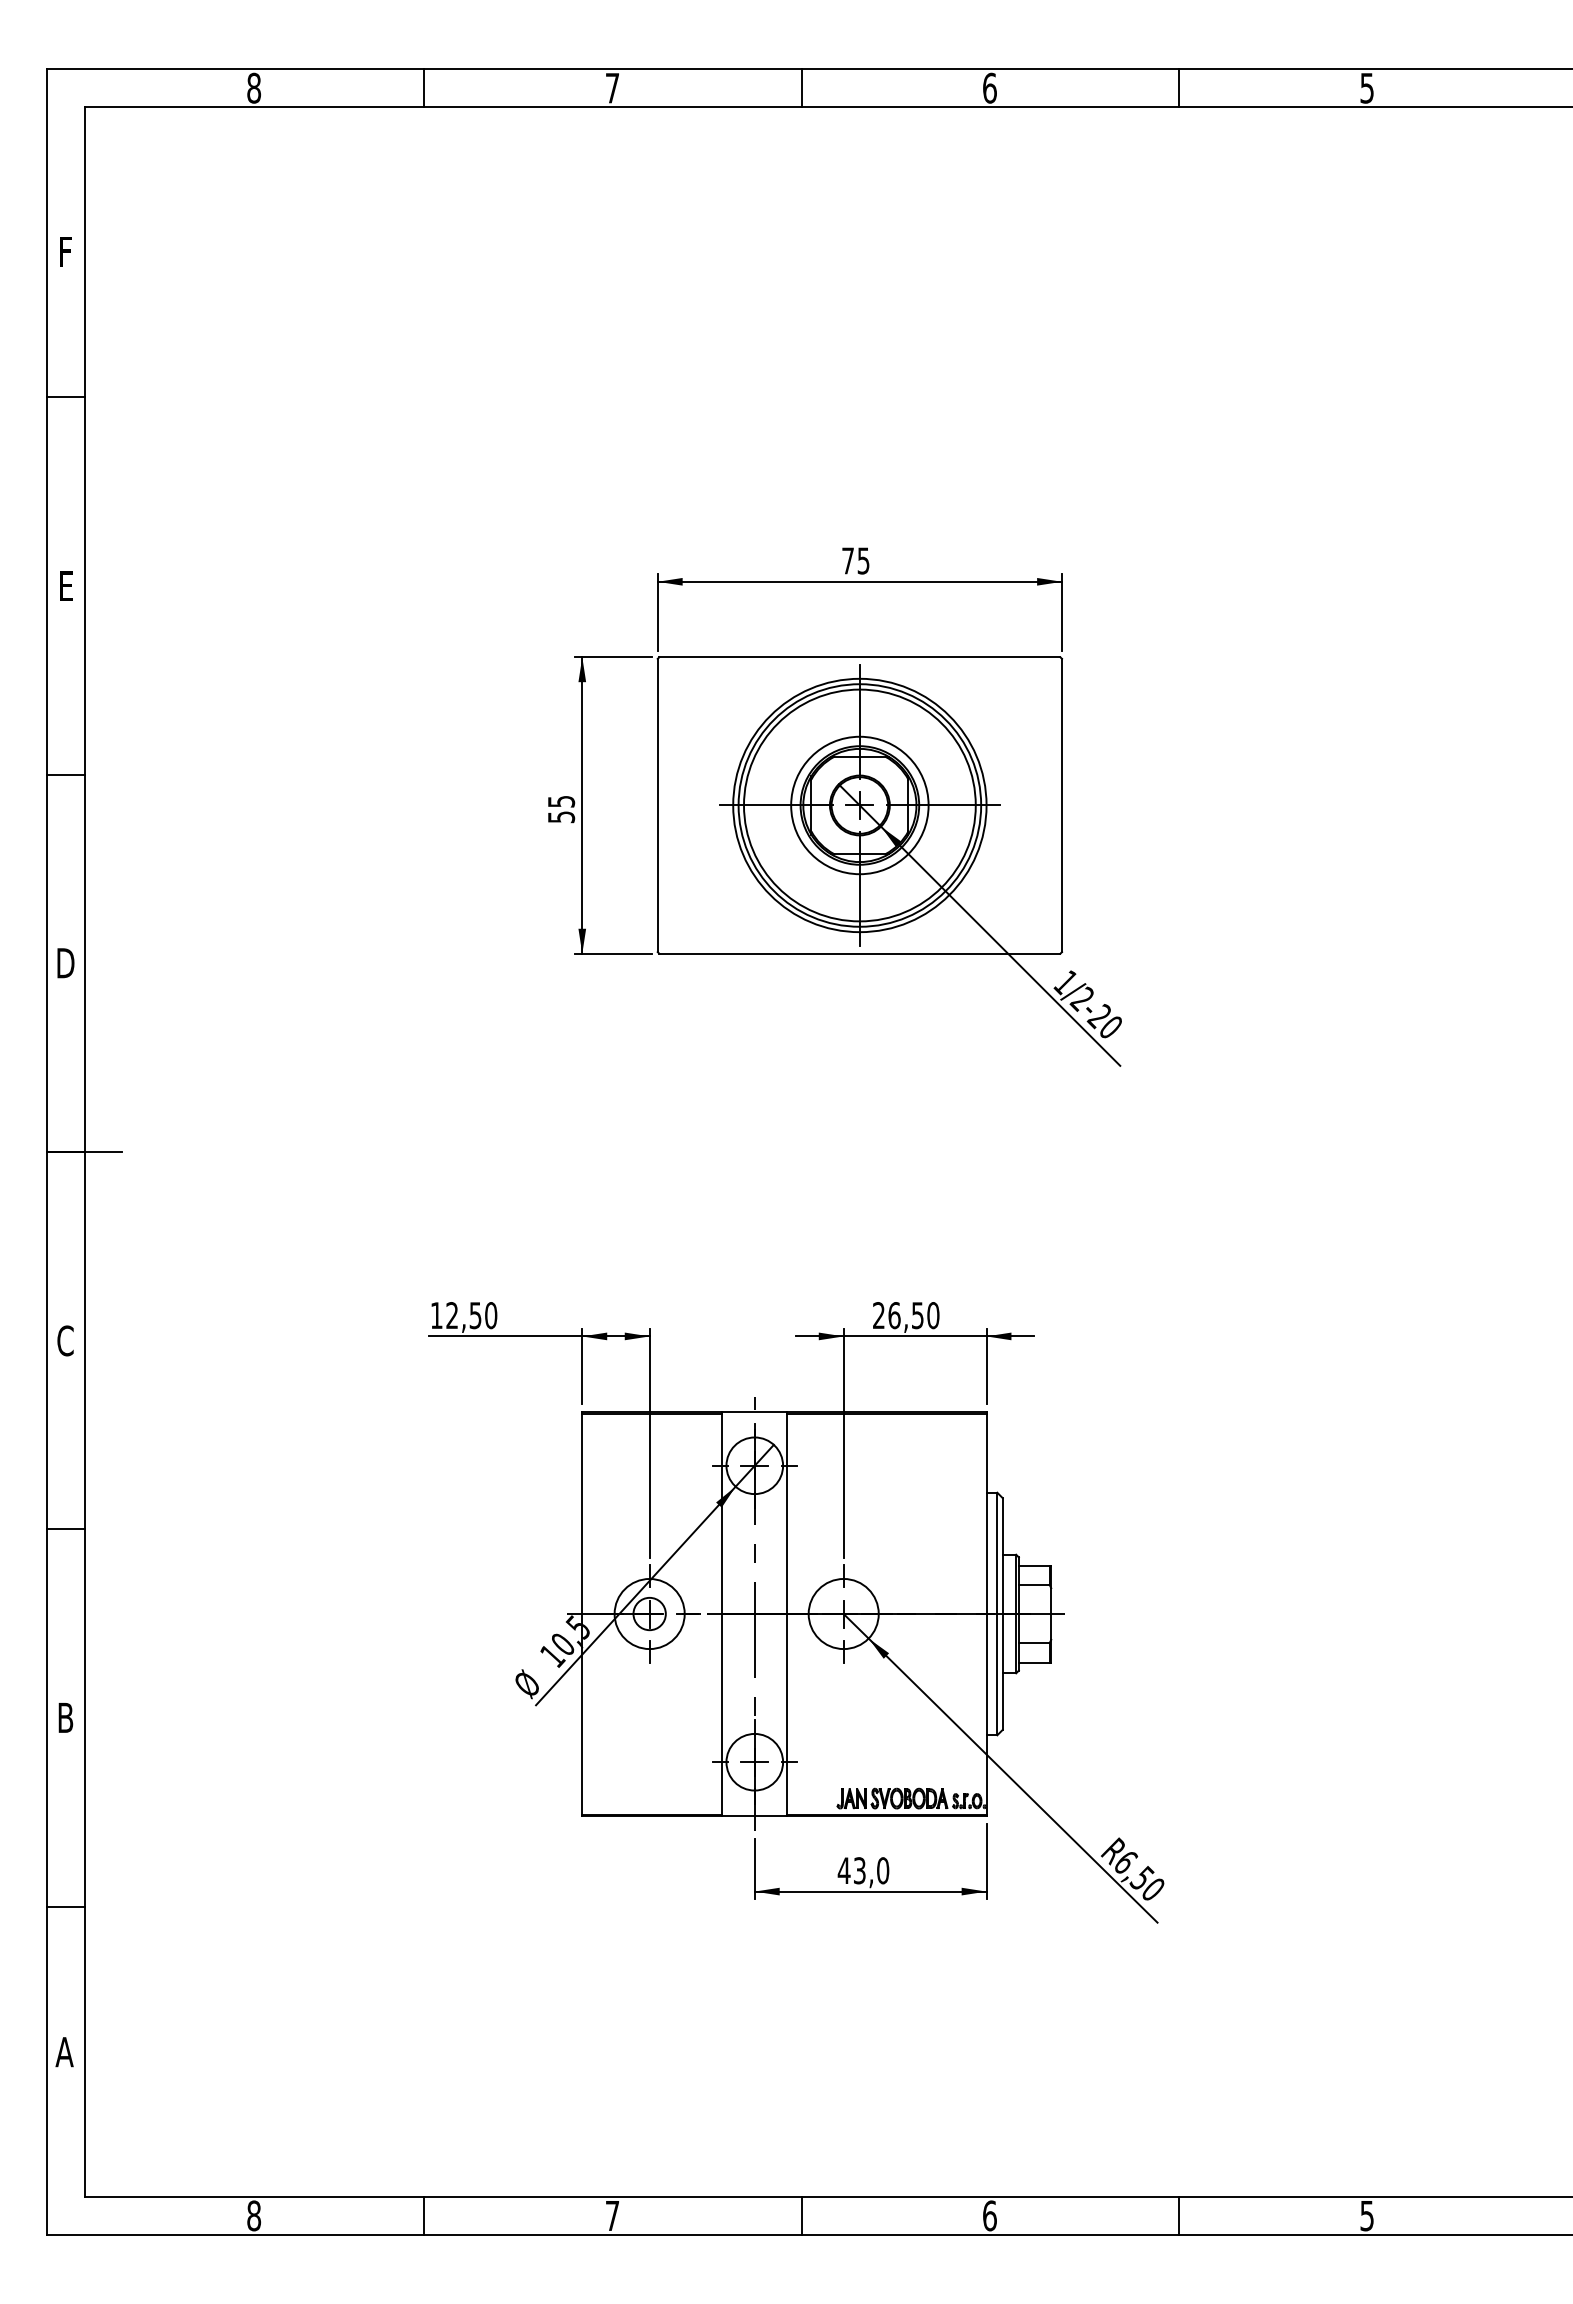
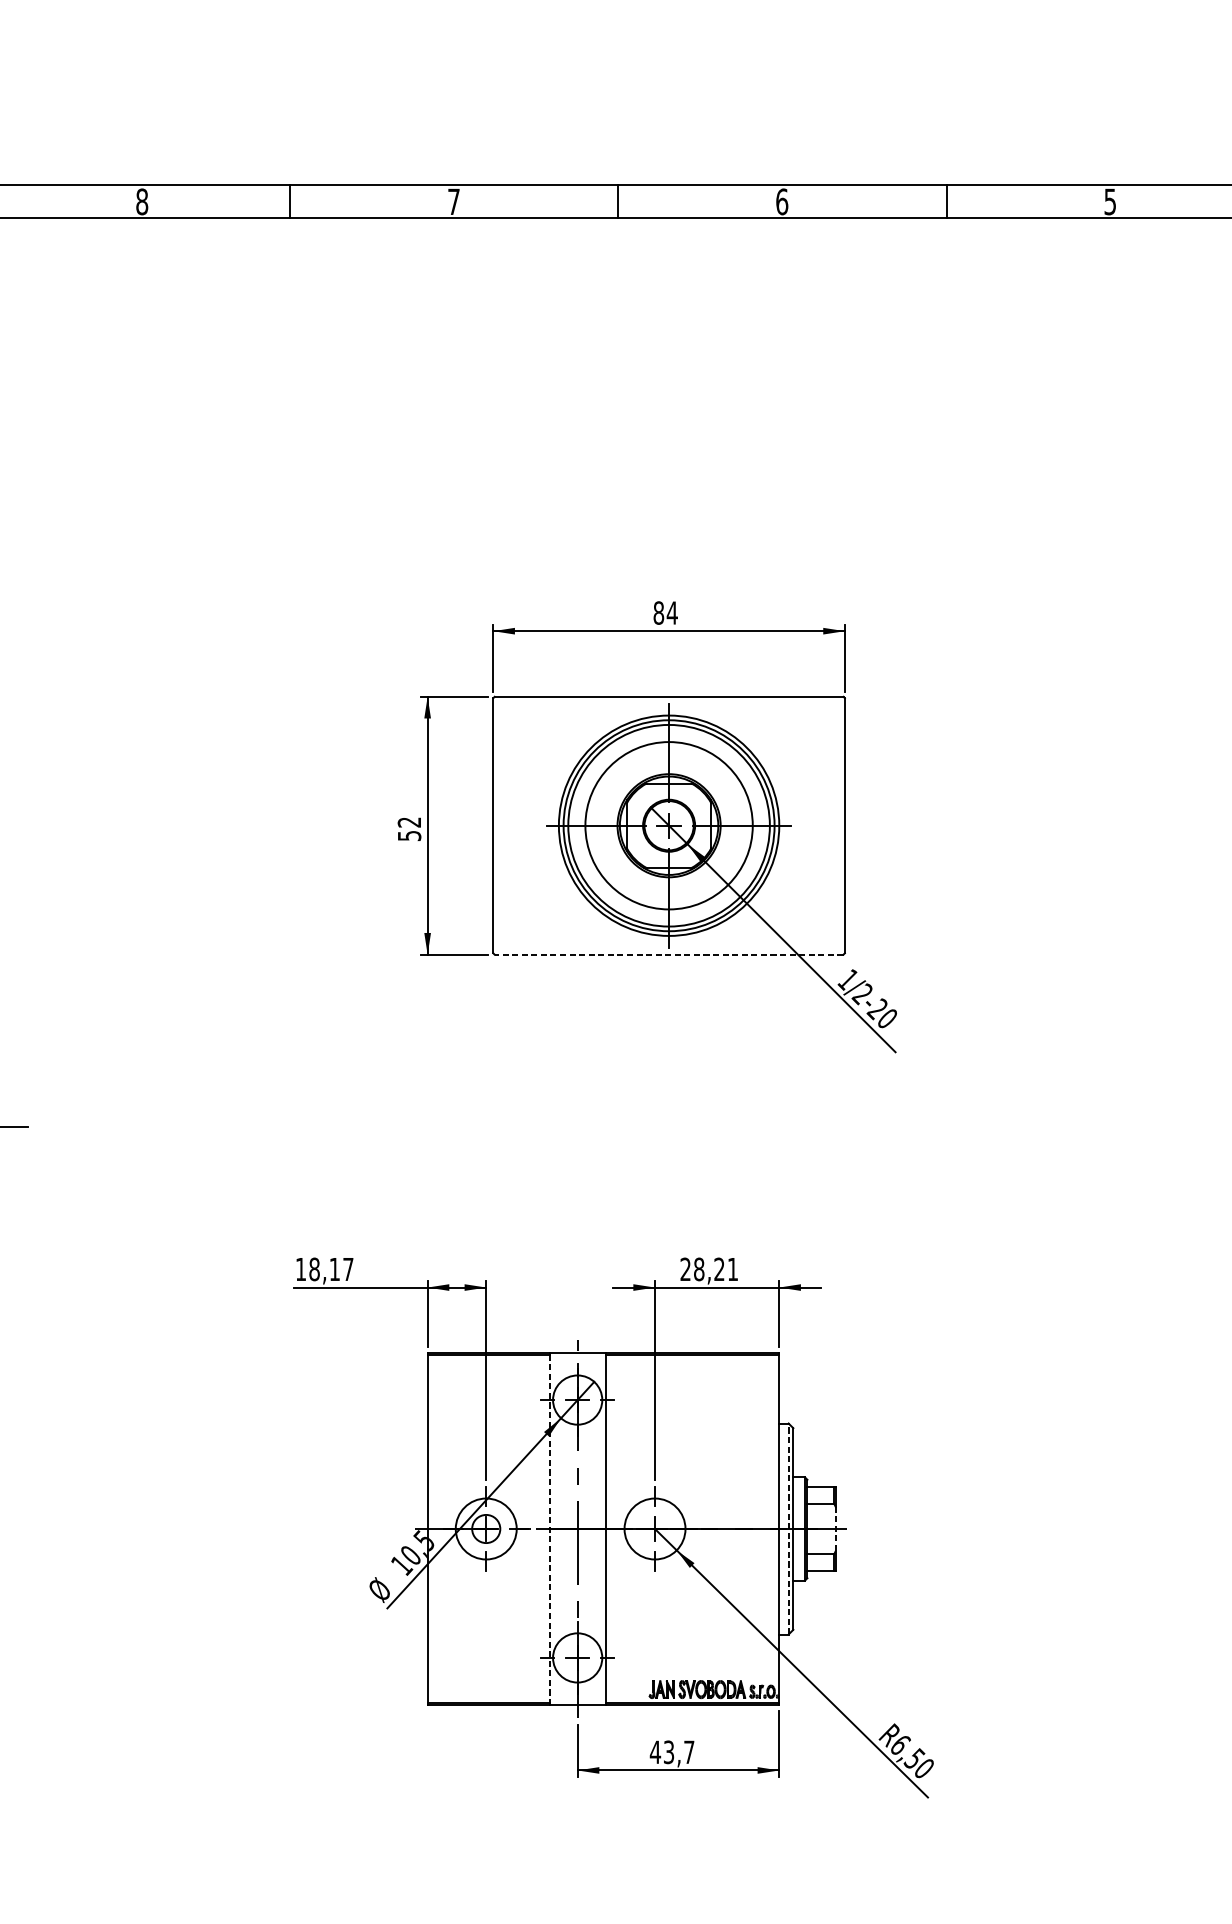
text: (856, 560) -> (666, 612), 75 -> 84
text: (561, 801) -> (409, 822), 55 -> 52
circle: (859, 805) -> (668, 825), size x1.4
line: (859, 953) -> (668, 954), solid -> dashed
text: (471, 1315) -> (331, 1269), 12,50 -> 18,17
text: (913, 1315) -> (715, 1269), 26,50 -> 28,21
line: (997, 1613) -> (788, 1528), solid -> dashed
line: (722, 1614) -> (549, 1529), solid -> dashed
line: (1051, 1614) -> (835, 1529), solid -> dashed
text: (883, 1870) -> (689, 1752), 43,0 -> 43,7

